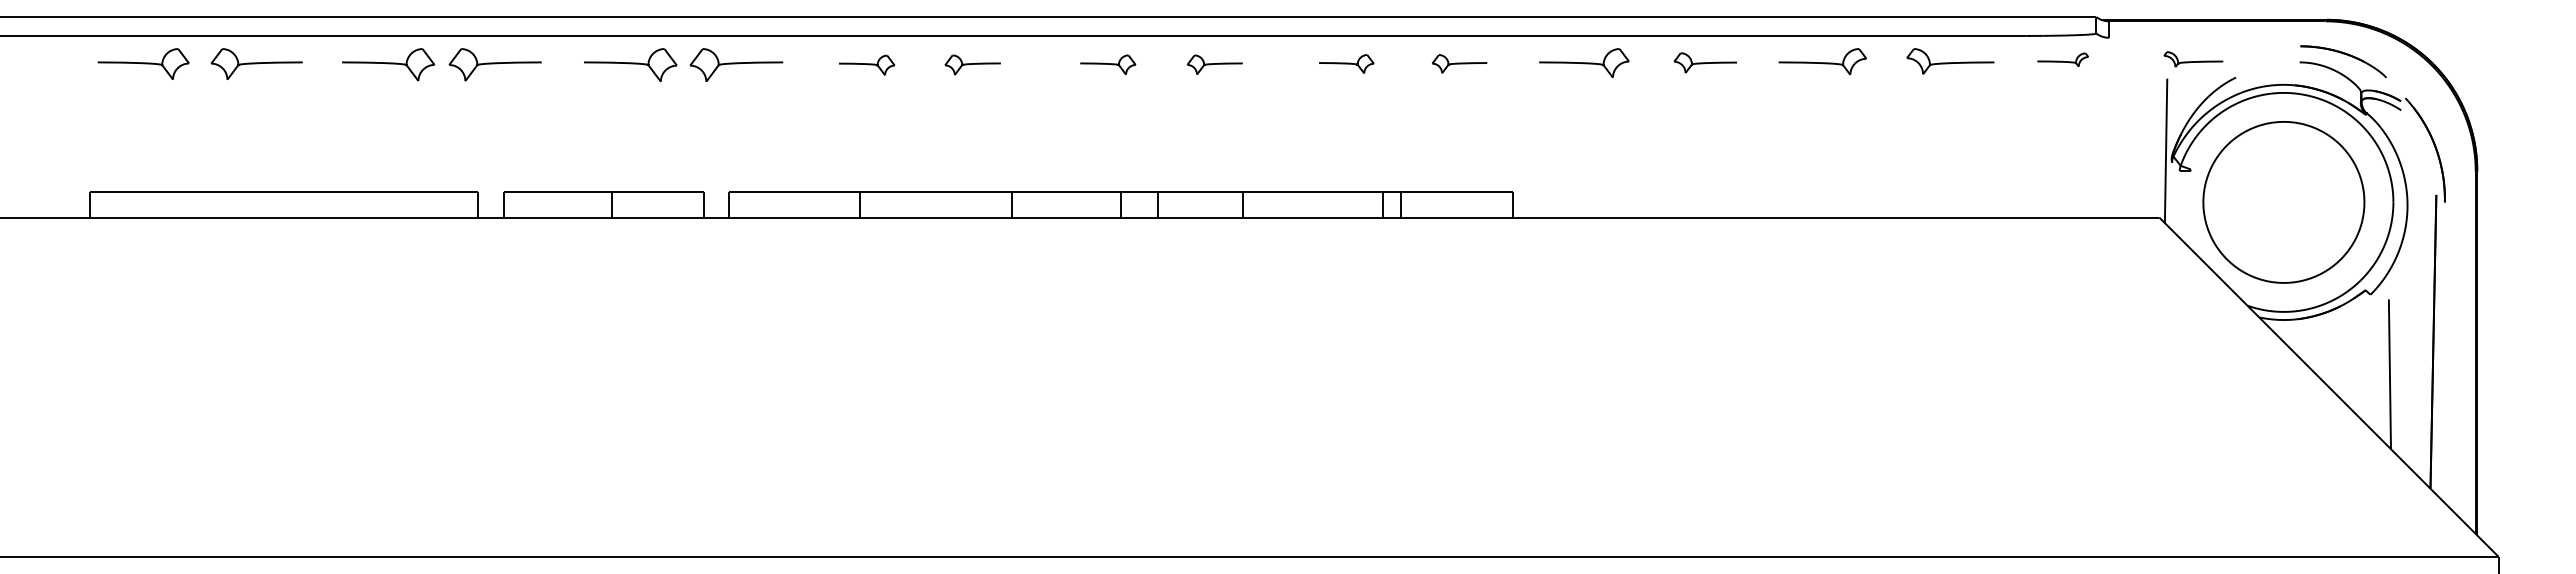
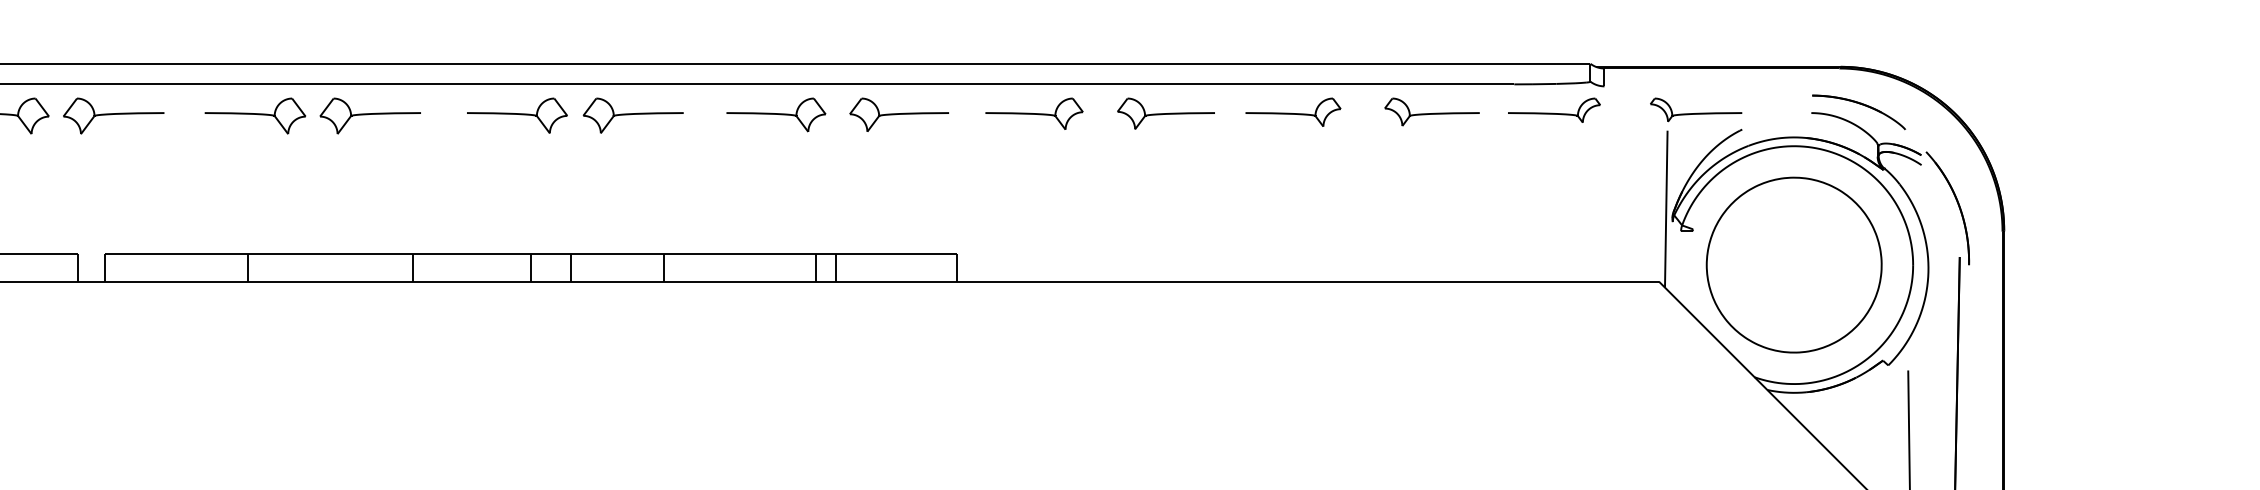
part: (2062, 59) -> (1553, 109), size x1.67
part: (2193, 59) -> (1696, 109), size x1.43
part: (1705, 62) -> (1166, 113), size x1.43
part: (1346, 63) -> (776, 114), size x1.67
part: (1459, 63) -> (898, 114), size x1.67
part: (972, 64) -> (370, 115), size x1.67
part: (1107, 64) -> (516, 115), size x1.67
part: (1214, 64) -> (632, 115), size x1.67
part: (866, 65) -> (254, 116), size x1.67

